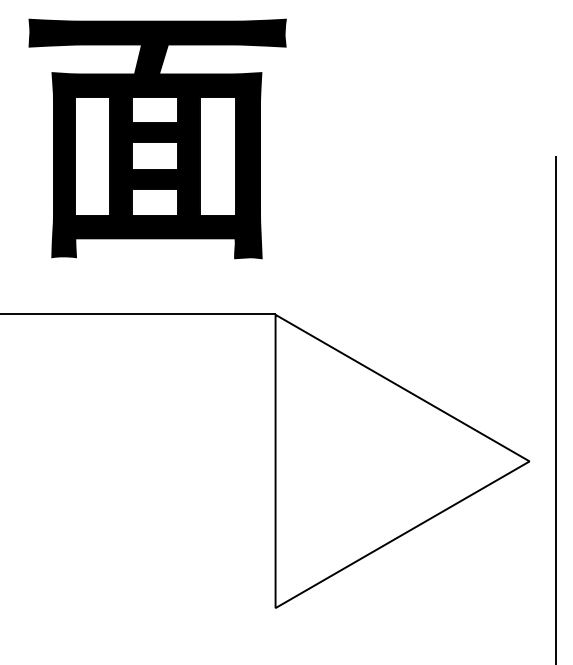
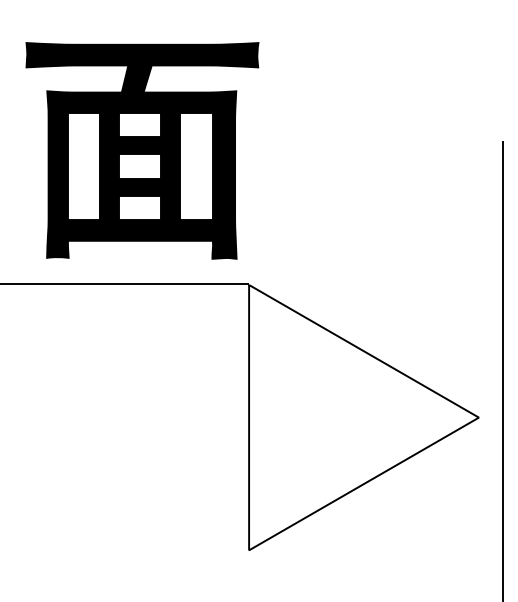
part: (157, 138) -> (142, 150), moved

